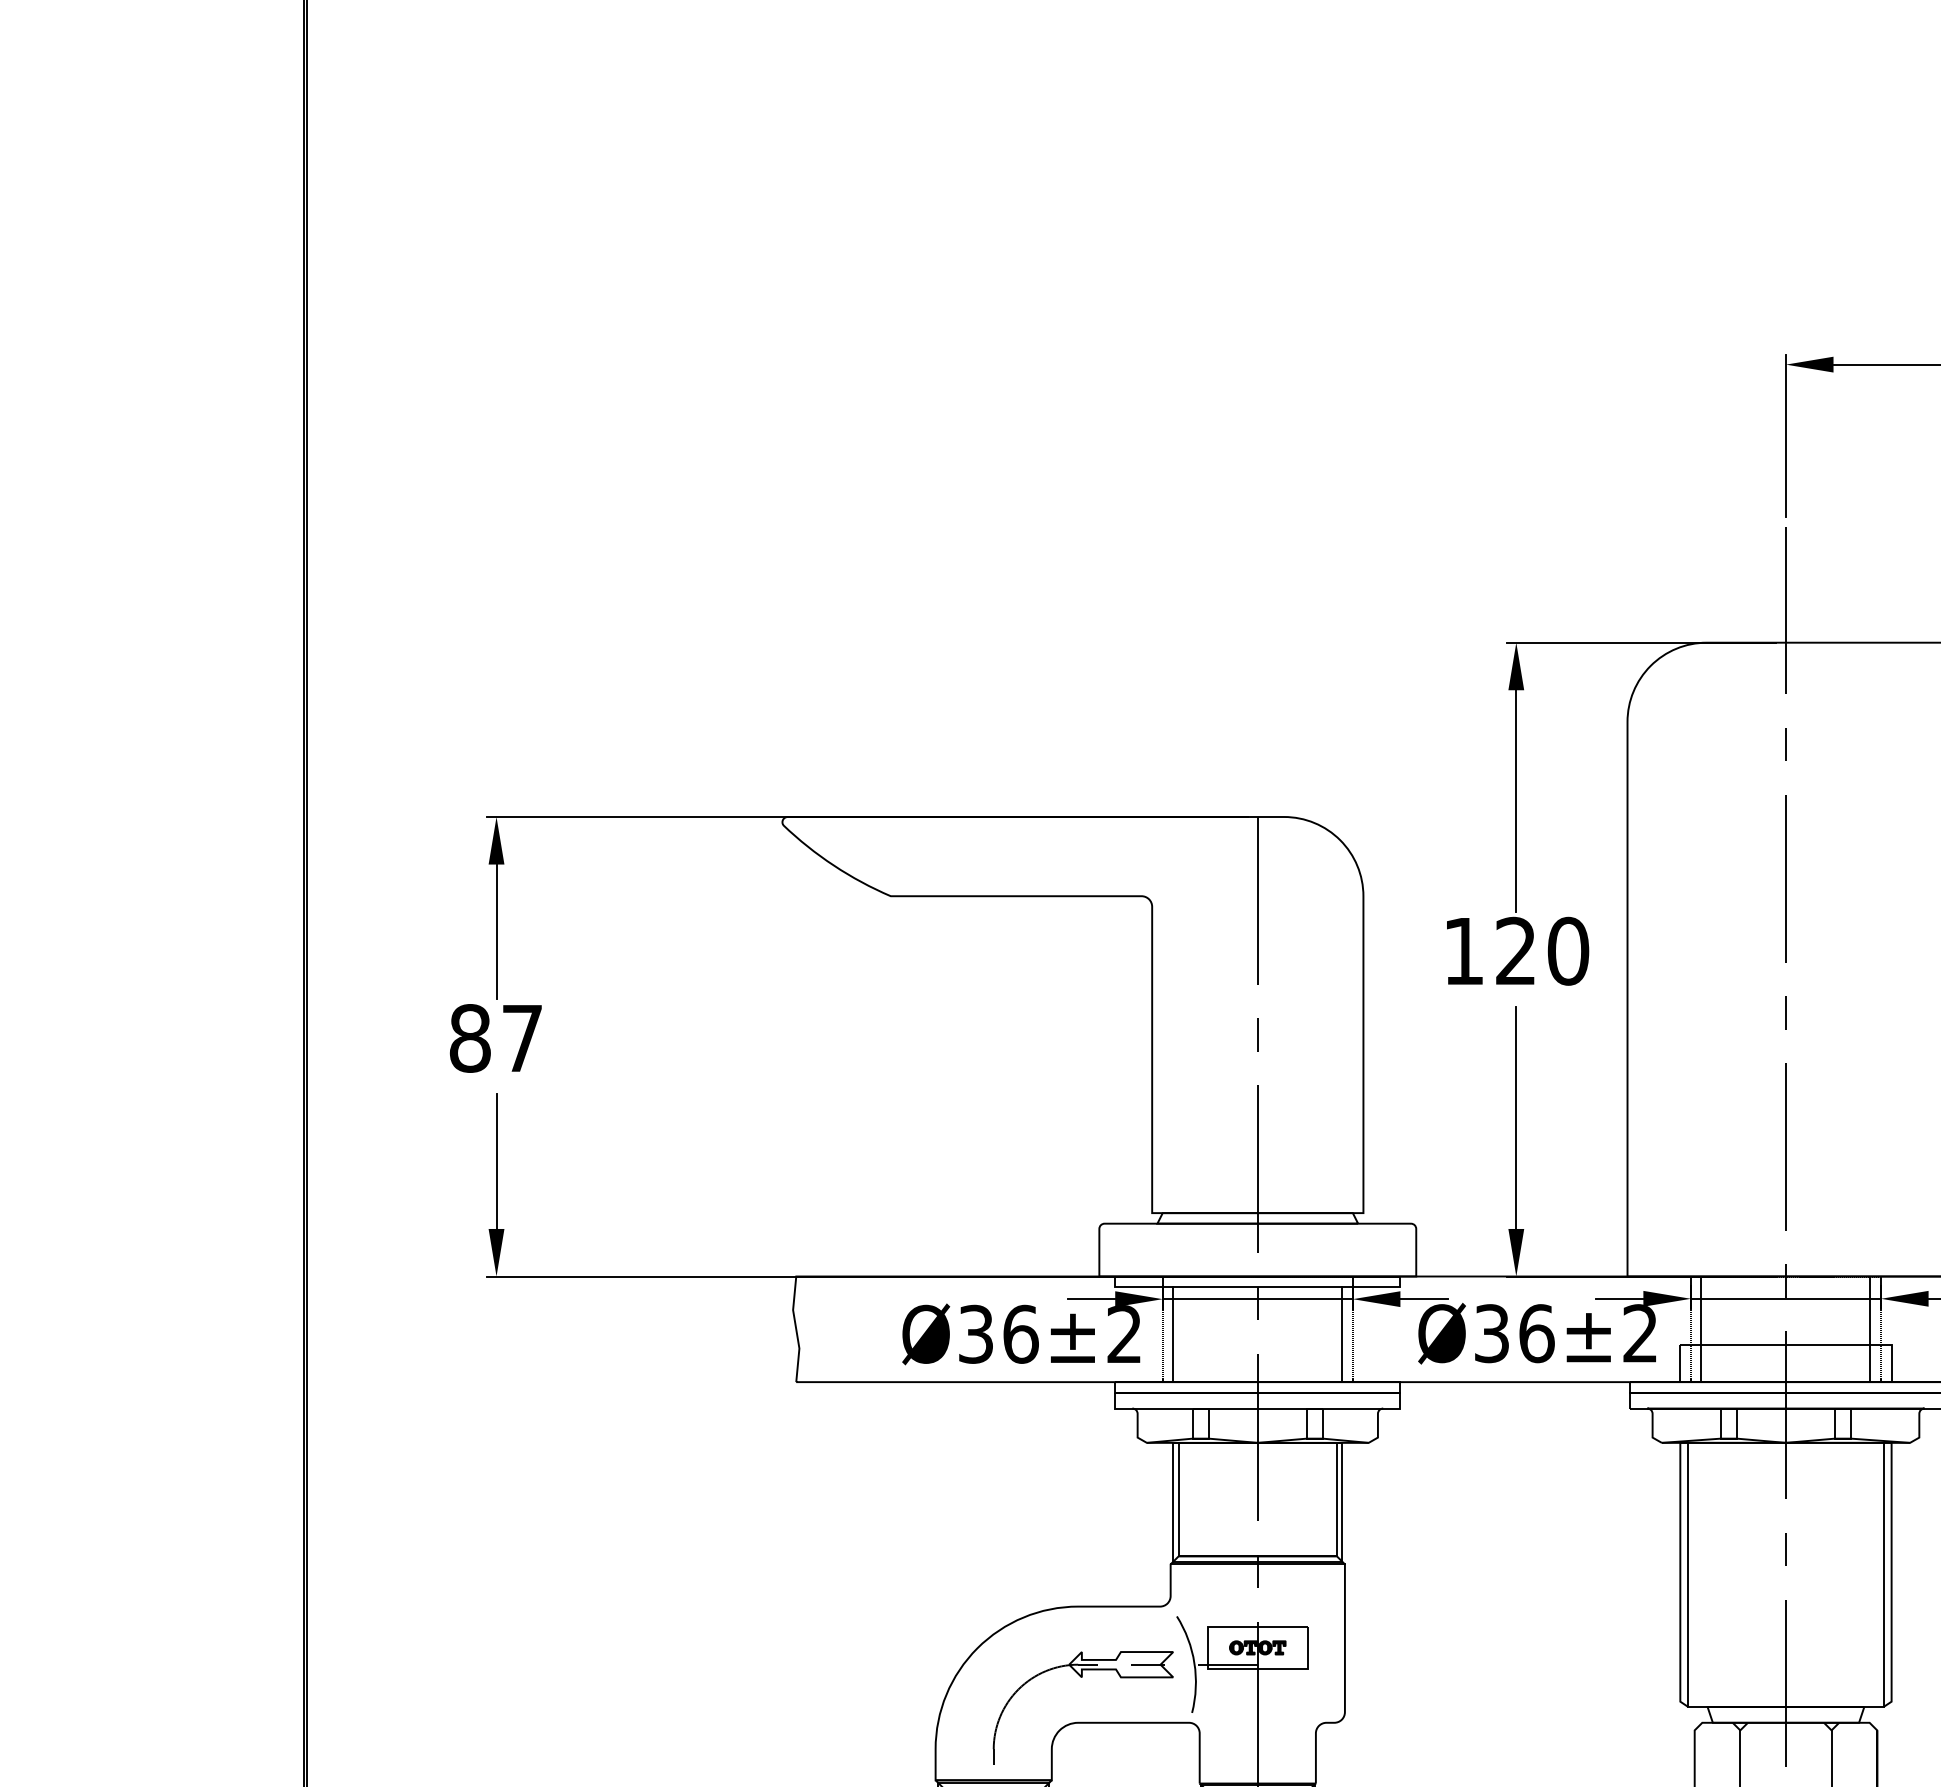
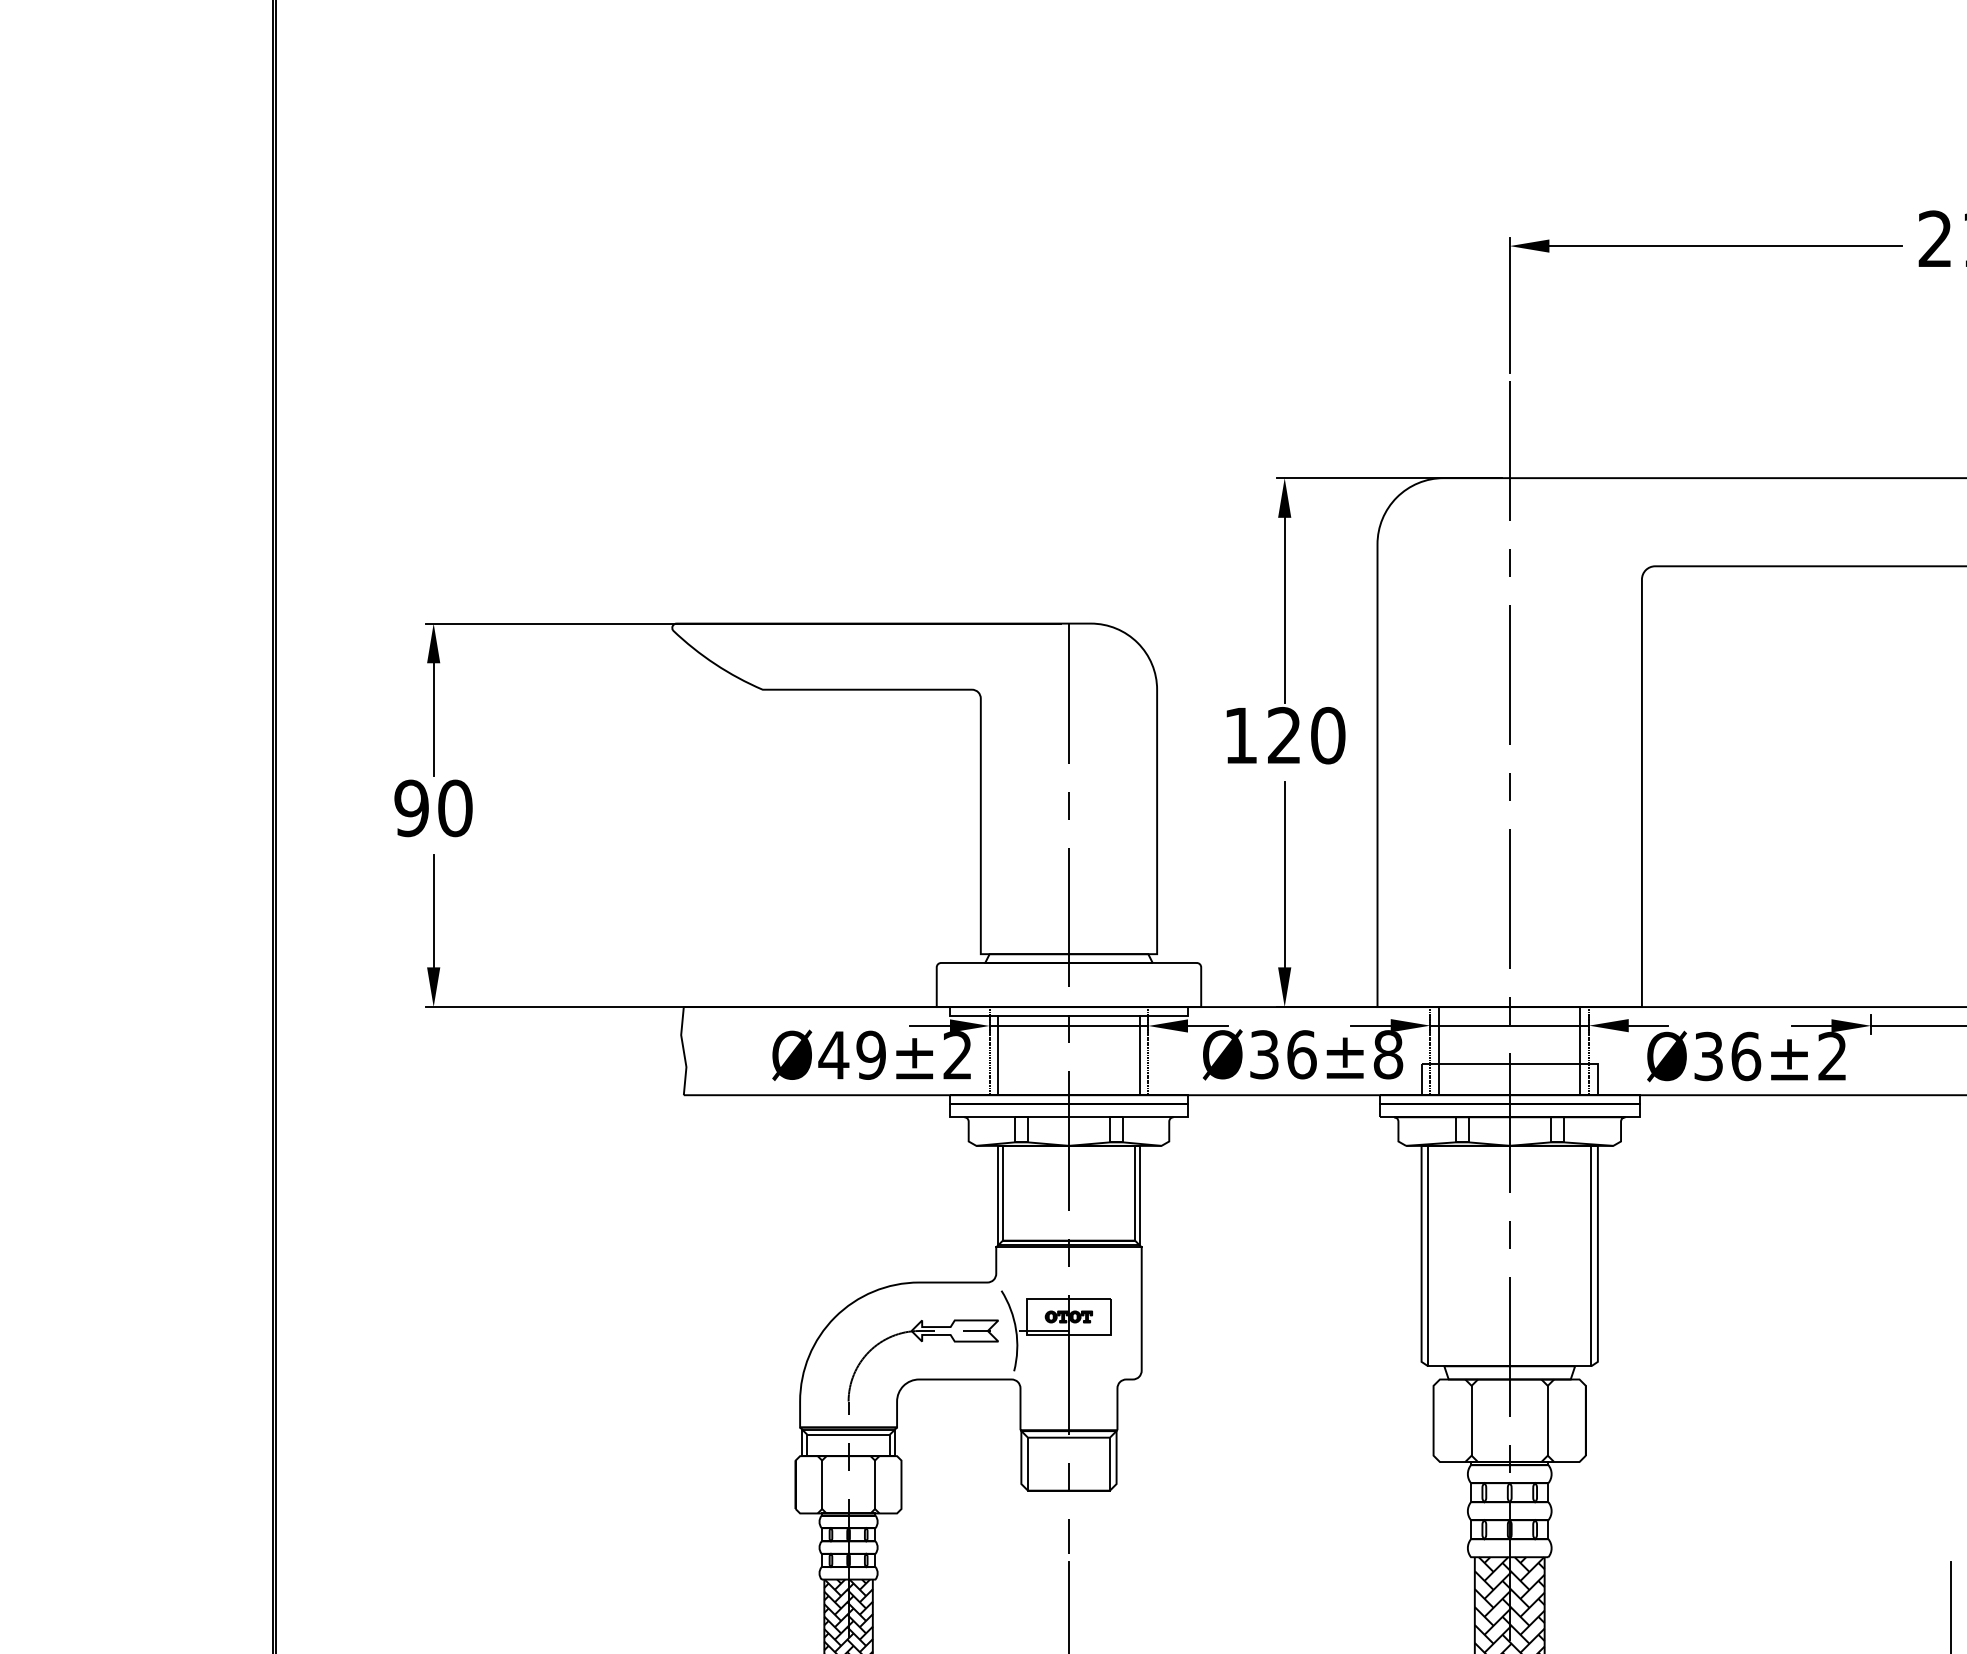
text: (496, 1038) -> (433, 808), 87 -> 90
text: (998, 1333) -> (852, 1054), Ø36±2 -> Ø49±2
text: (1640, 1333) -> (1388, 1054), Ø36±2 -> Ø36±8

